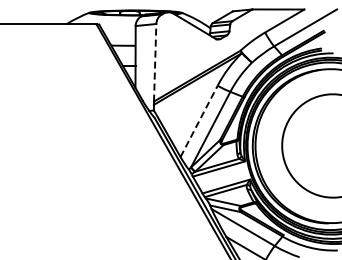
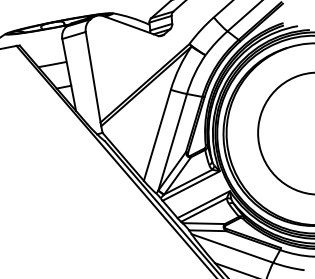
line: (155, 62) -> (93, 76), dashed -> solid
line: (199, 120) -> (157, 134), dashed -> solid

